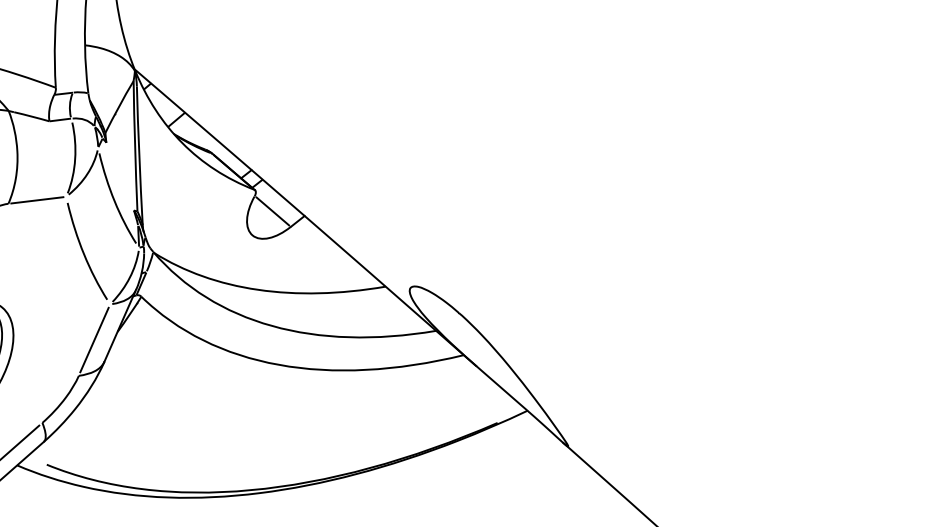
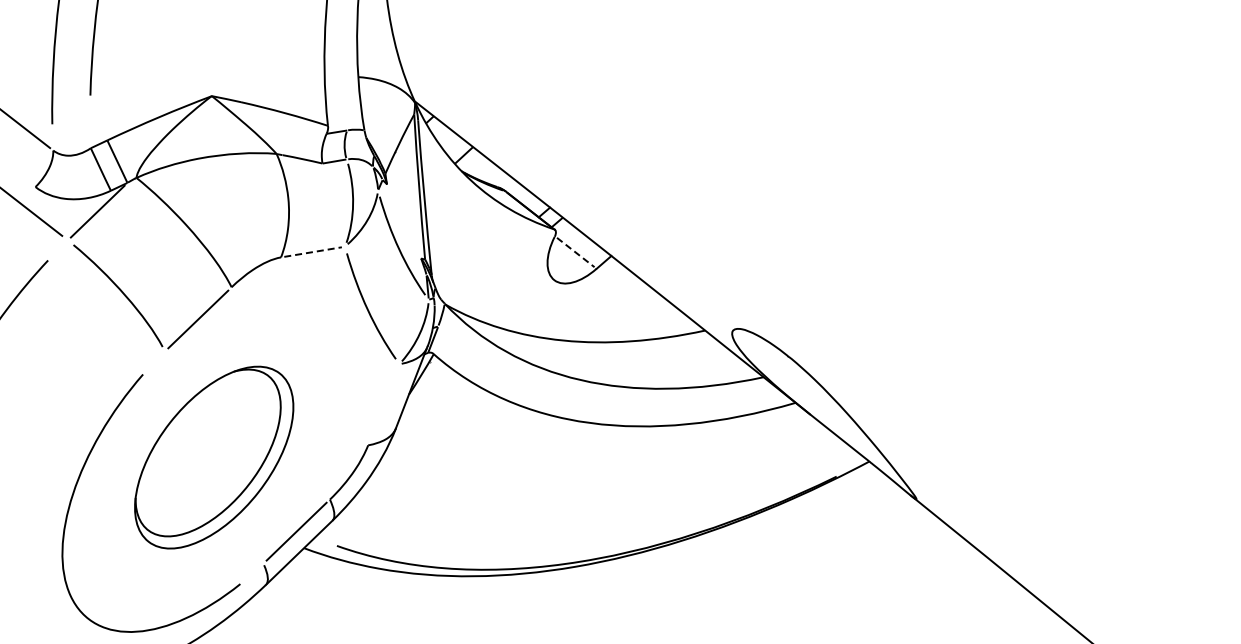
line: (37, 200) -> (313, 252), solid -> dashed
line: (272, 211) -> (575, 252), solid -> dashed
line: (94, 339) -> (383, 404), removed

